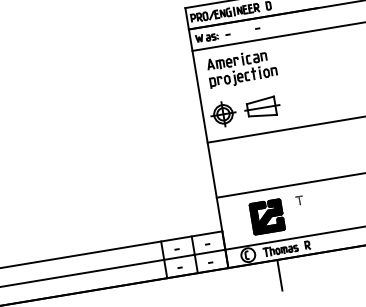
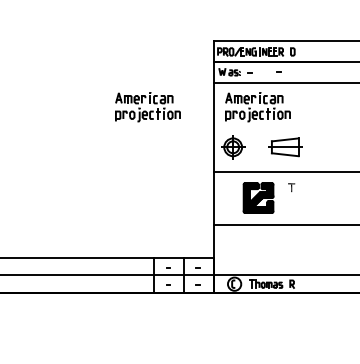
part: (128, 87) -> (147, 107), added
part: (261, 108) -> (285, 147), moved
part: (277, 214) -> (268, 197), moved
line: (279, 274) -> (261, 307), removed

